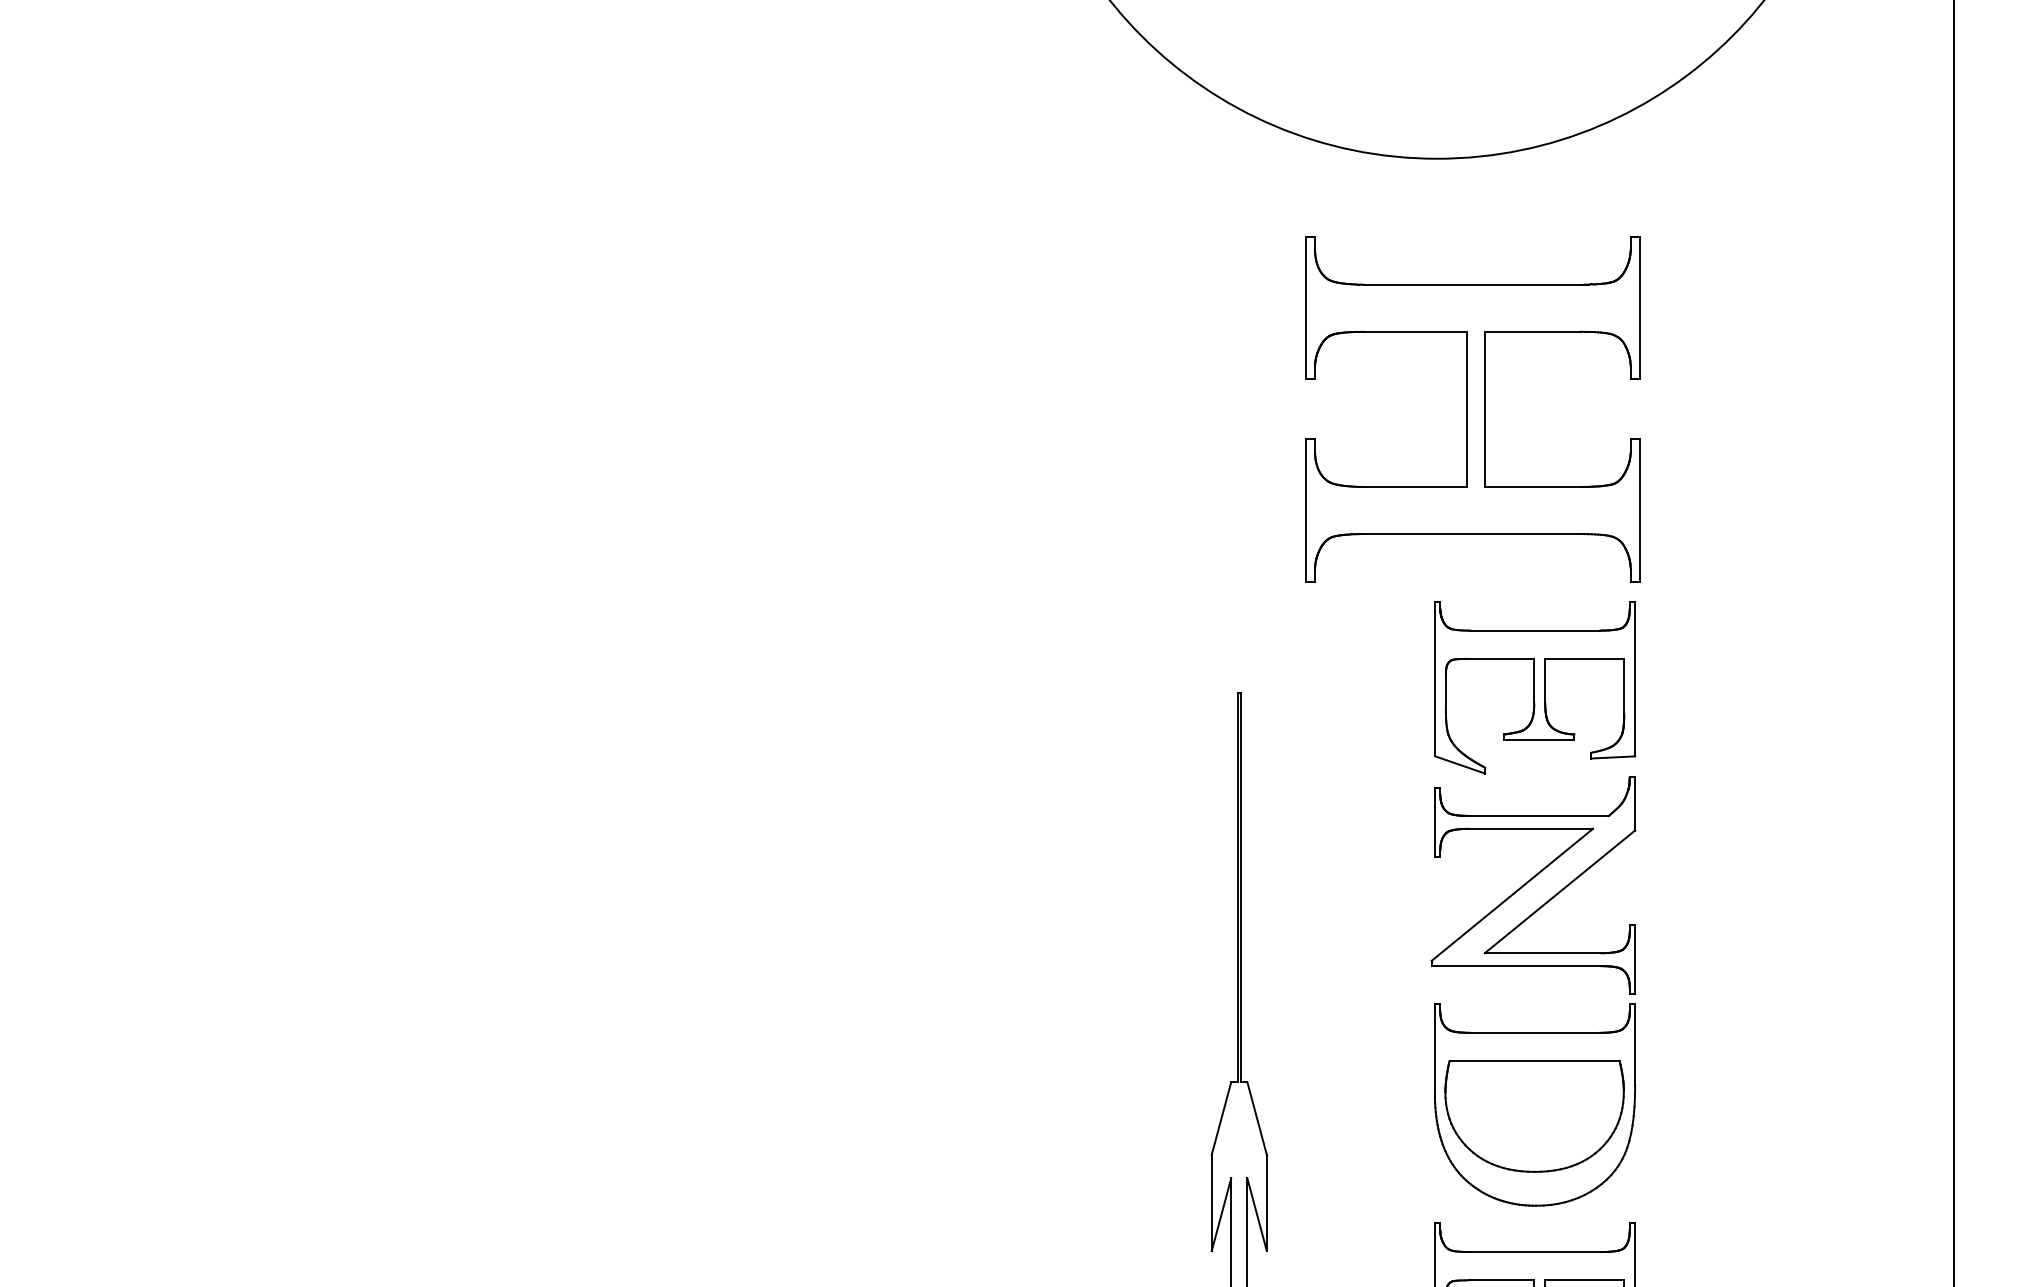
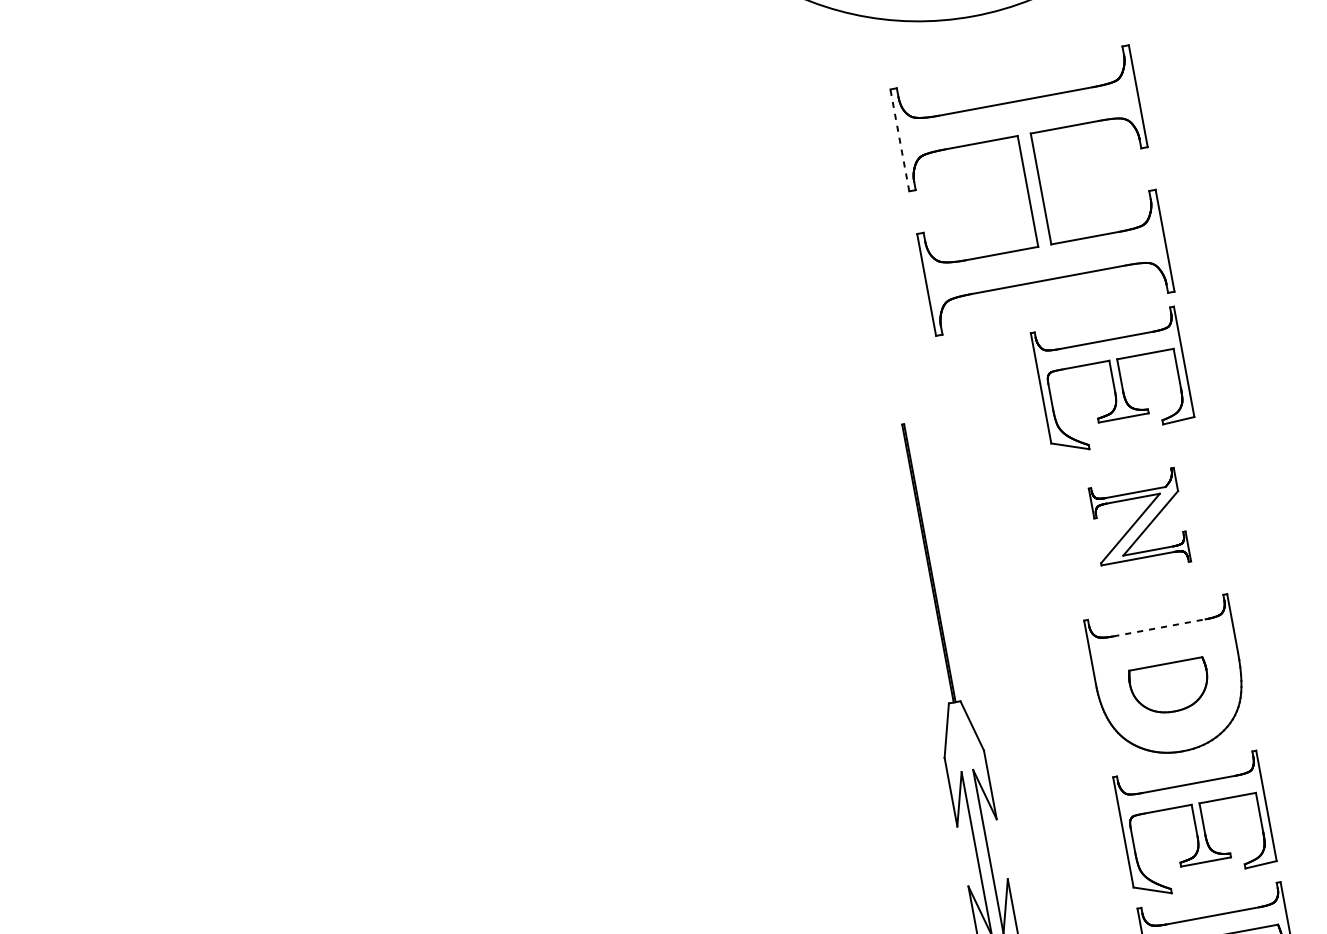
line: (1306, 307) -> (900, 139), solid -> dashed
part: (1533, 885) -> (1138, 522), size x0.6
line: (1535, 1032) -> (1159, 627), solid -> dashed
part: (1534, 1116) -> (1170, 687), size x0.6

